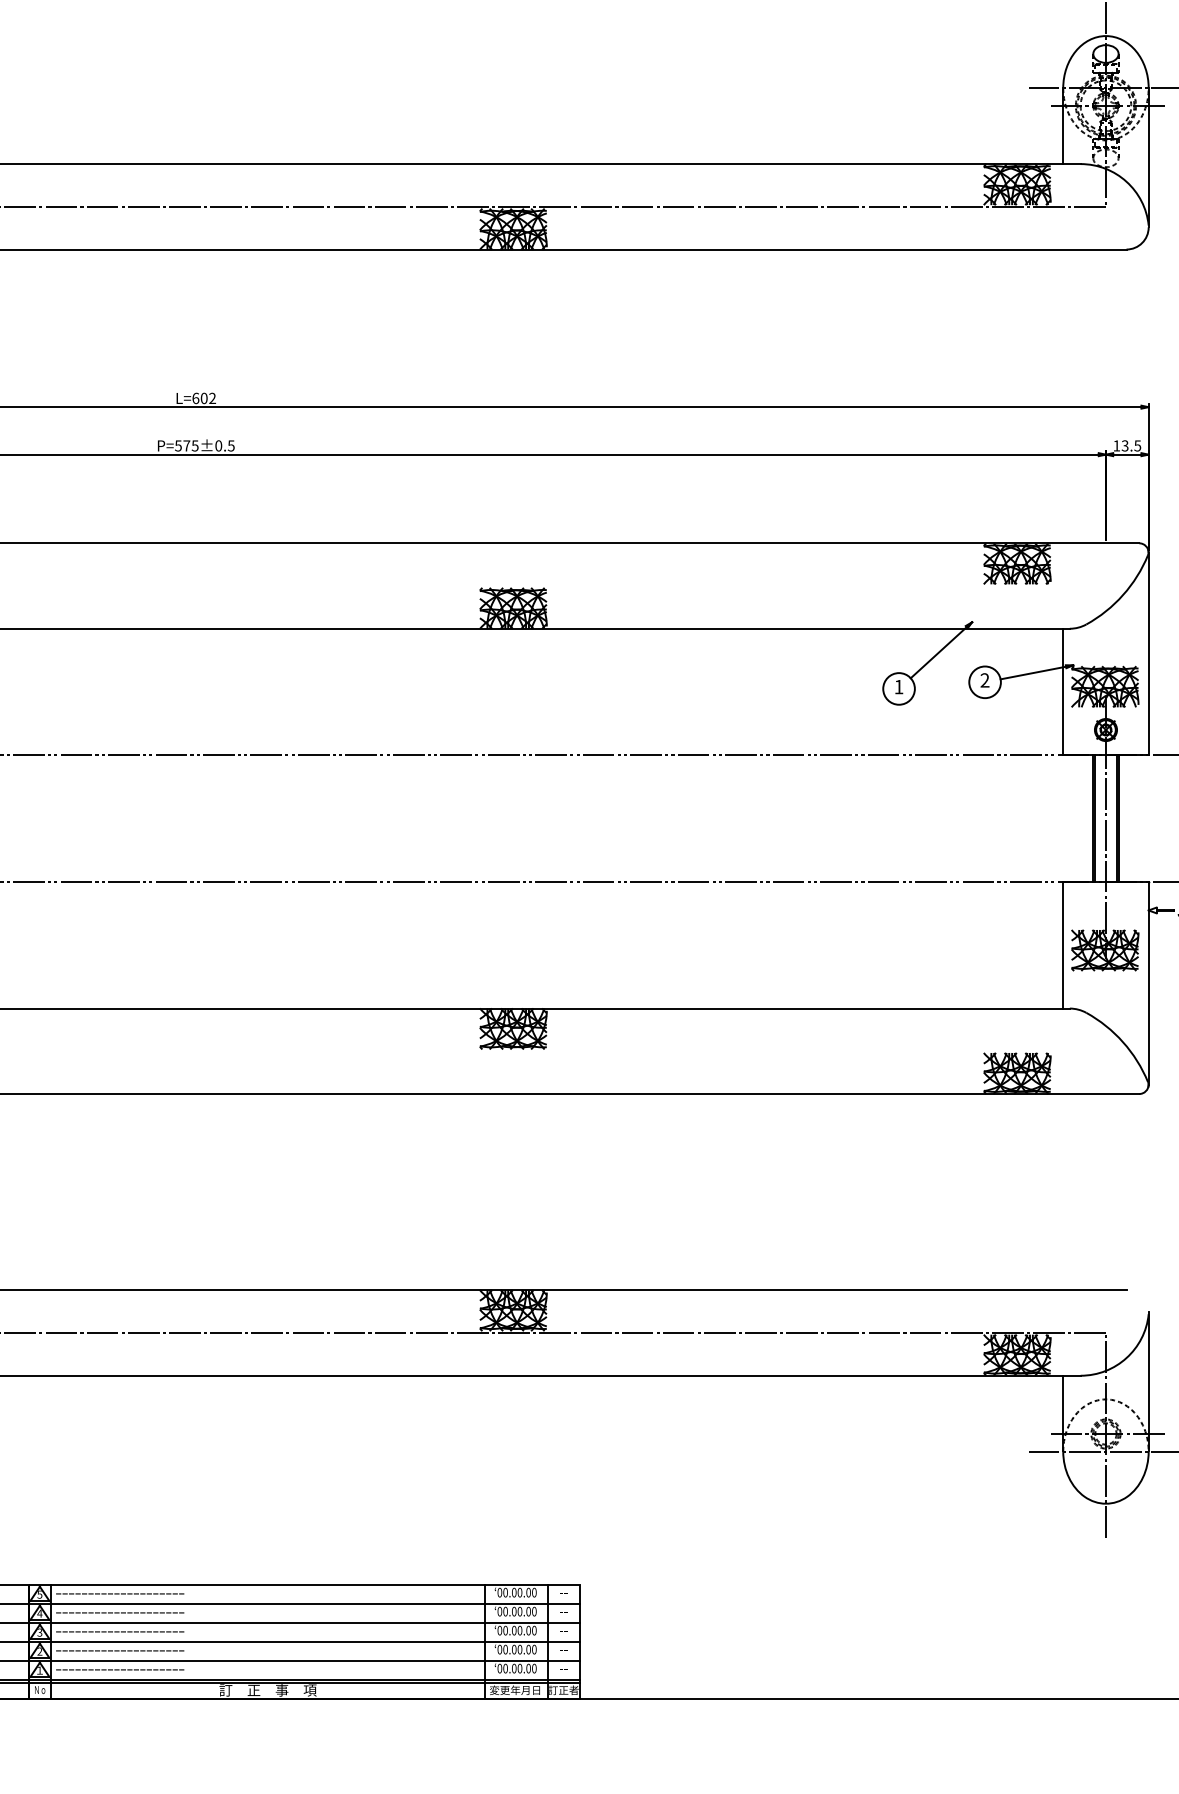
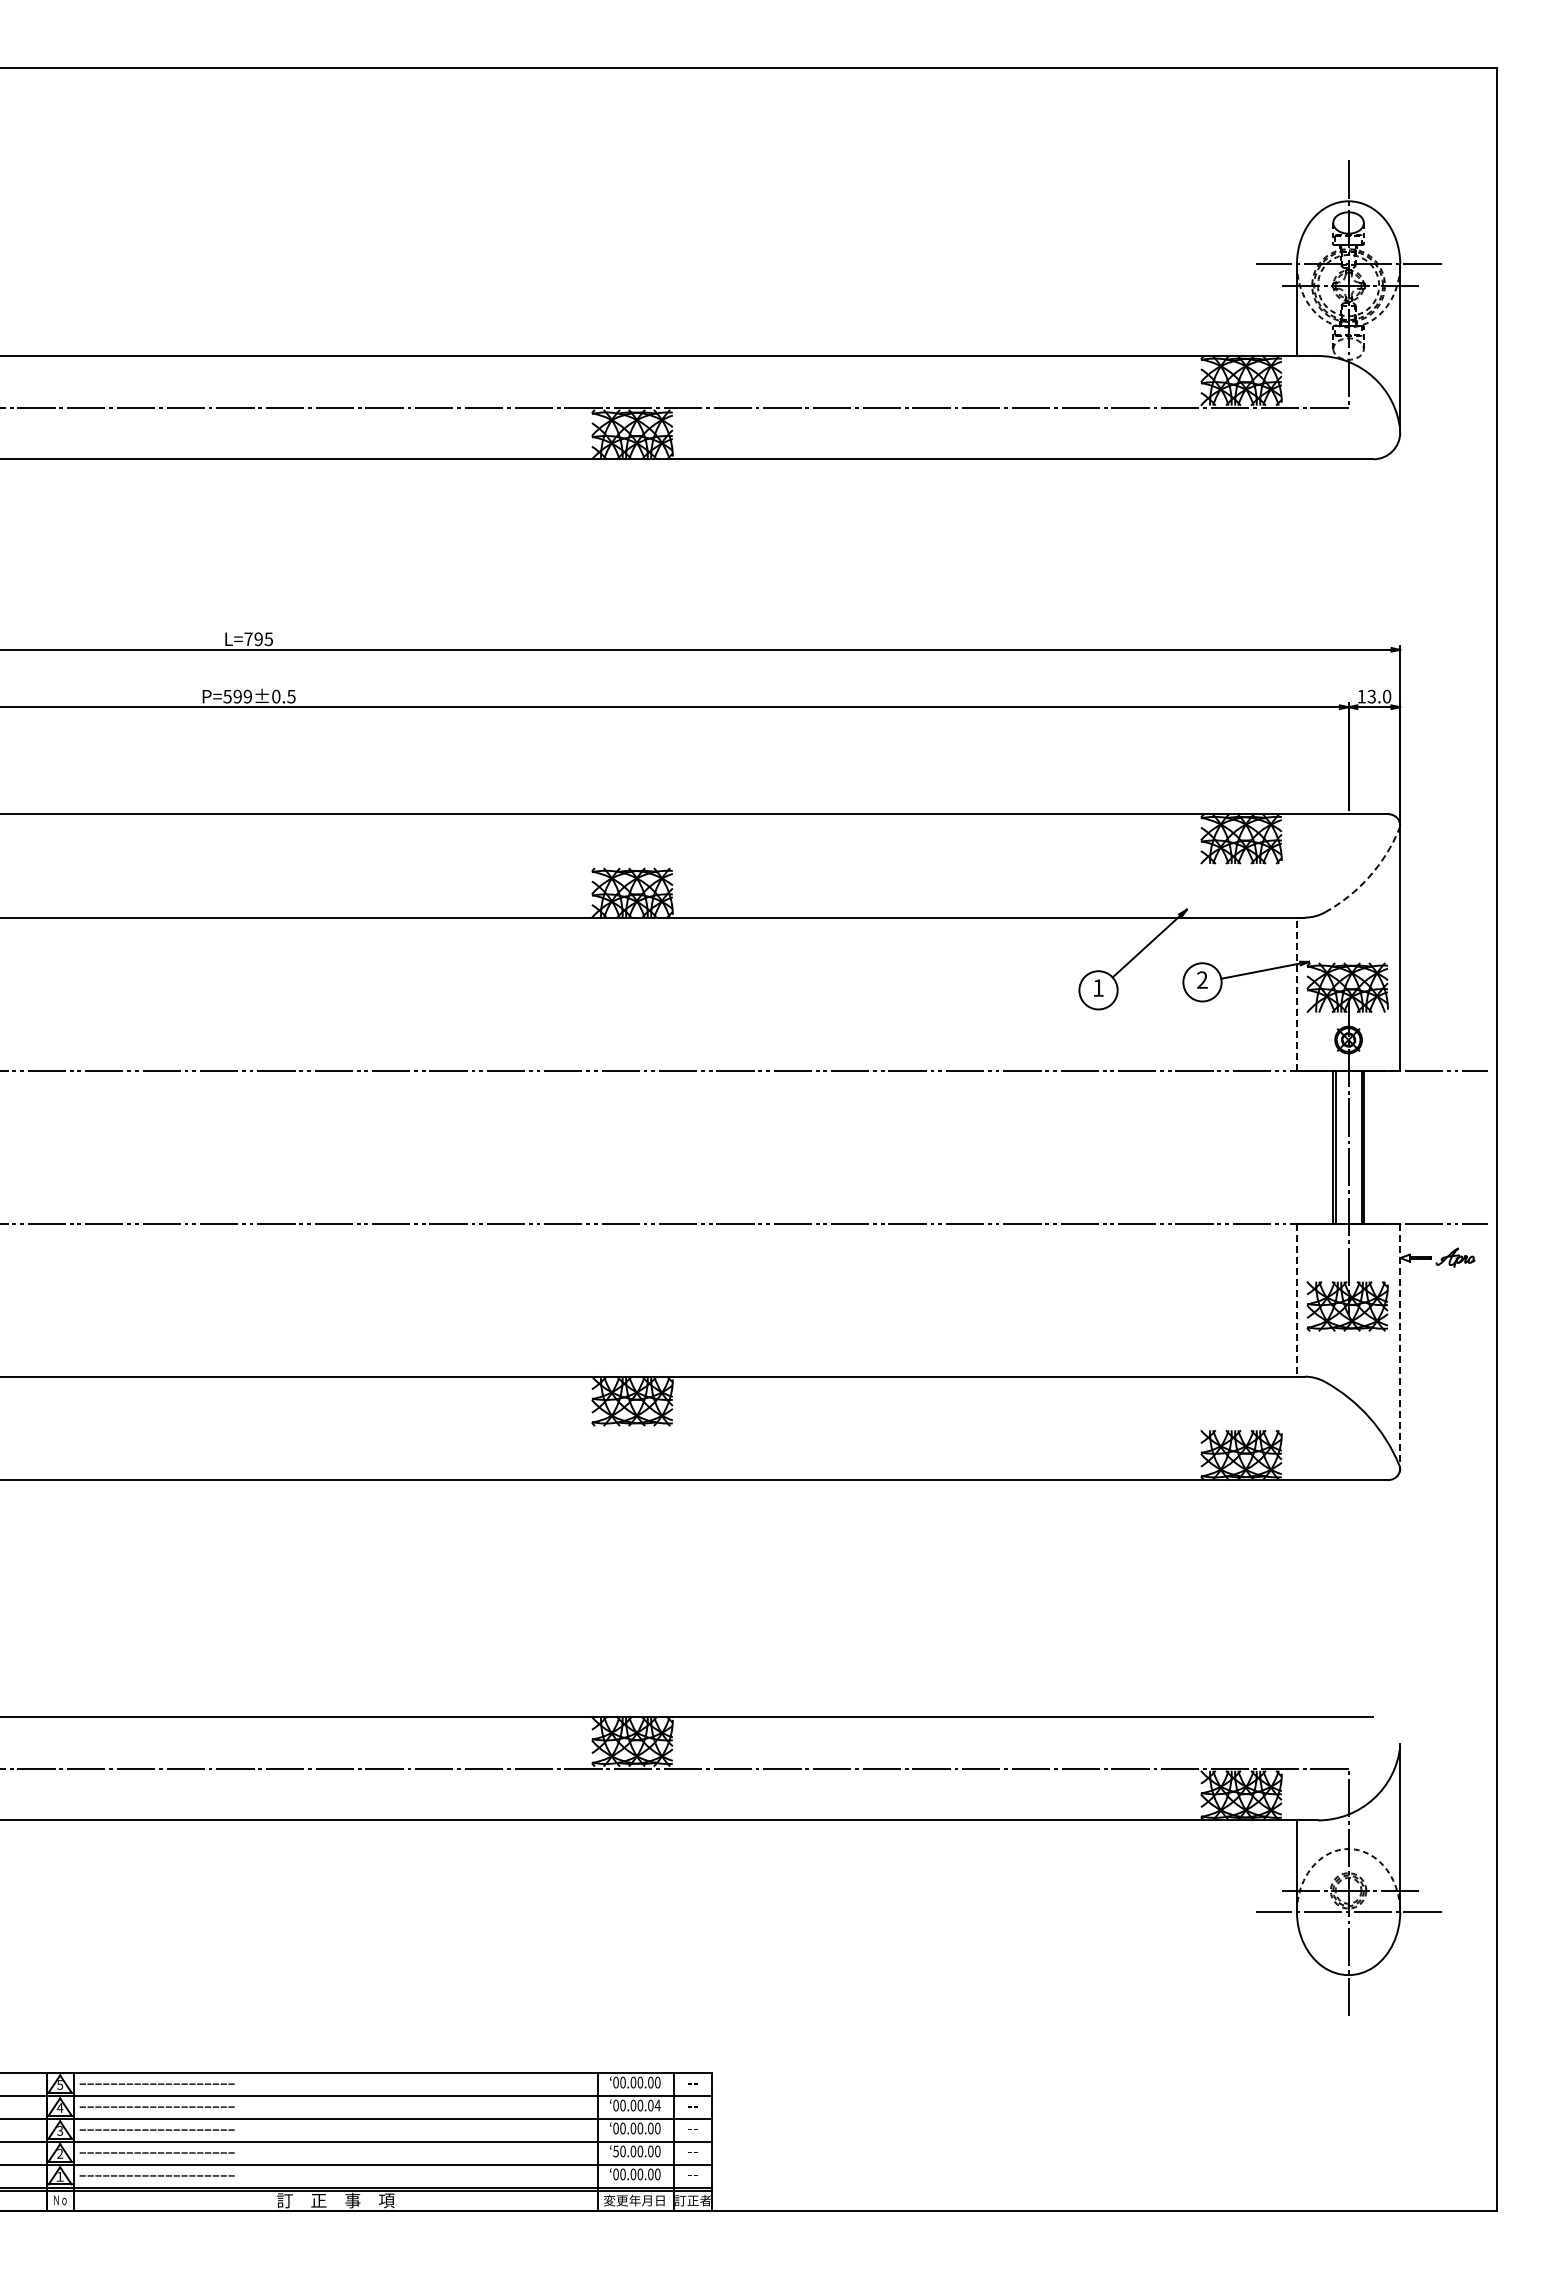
text: (204, 398) -> (258, 639), L=602 -> L=795
text: (190, 445) -> (242, 696), P=575±0.5 -> P=599±0.5
text: (1137, 445) -> (1386, 696), 13.5 -> 13.0
arc: (1123, 594) -> (1369, 876), solid -> dashed
line: (1062, 692) -> (1296, 994), solid -> dashed
line: (1062, 945) -> (1296, 1300), solid -> dashed
line: (1148, 983) -> (1400, 1346), solid -> dashed
text: (534, 1611) -> (657, 2105), 00.00.00 -> 00.00.04
text: (499, 1649) -> (615, 2151), 00.00.00 -> 50.00.00

